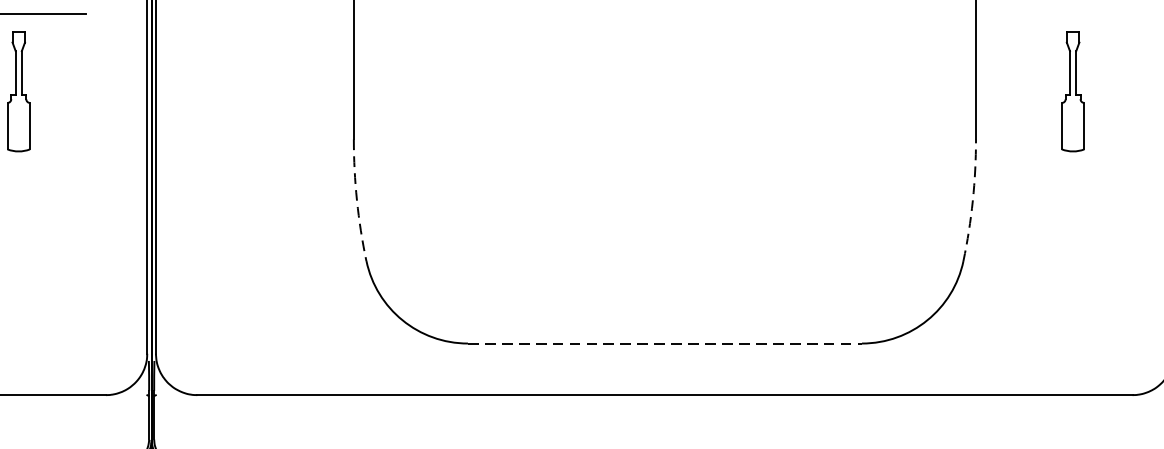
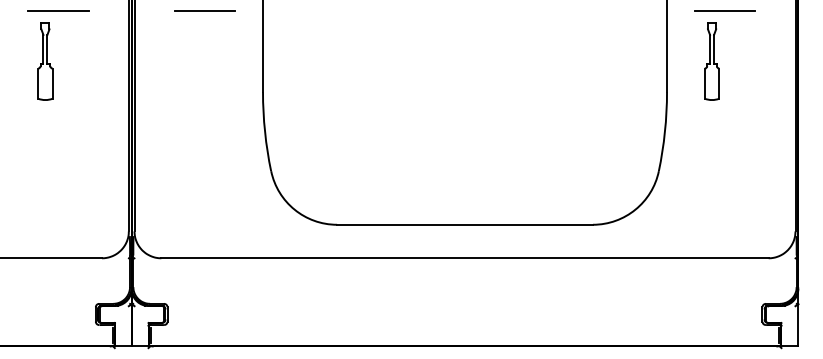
line: (263, 13) -> (204, 10), added
line: (1064, 13) -> (724, 10), added
part: (1072, 92) -> (711, 61), moved
arc: (357, 199) -> (265, 131), dashed -> solid
arc: (972, 199) -> (664, 131), dashed -> solid
line: (665, 343) -> (465, 224), dashed -> solid

